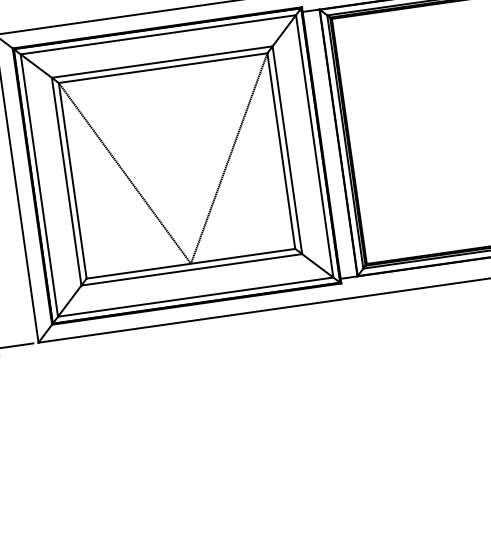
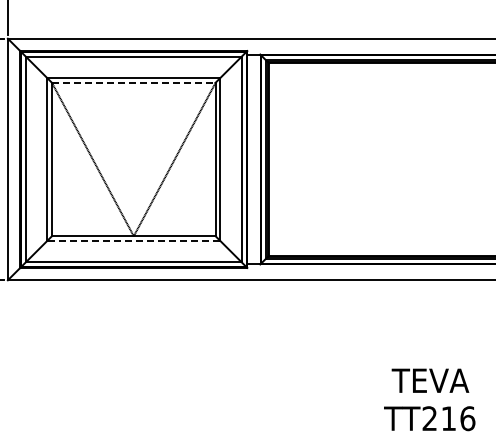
line: (162, 67) -> (133, 82), solid -> dashed
line: (191, 270) -> (133, 241), solid -> dashed

